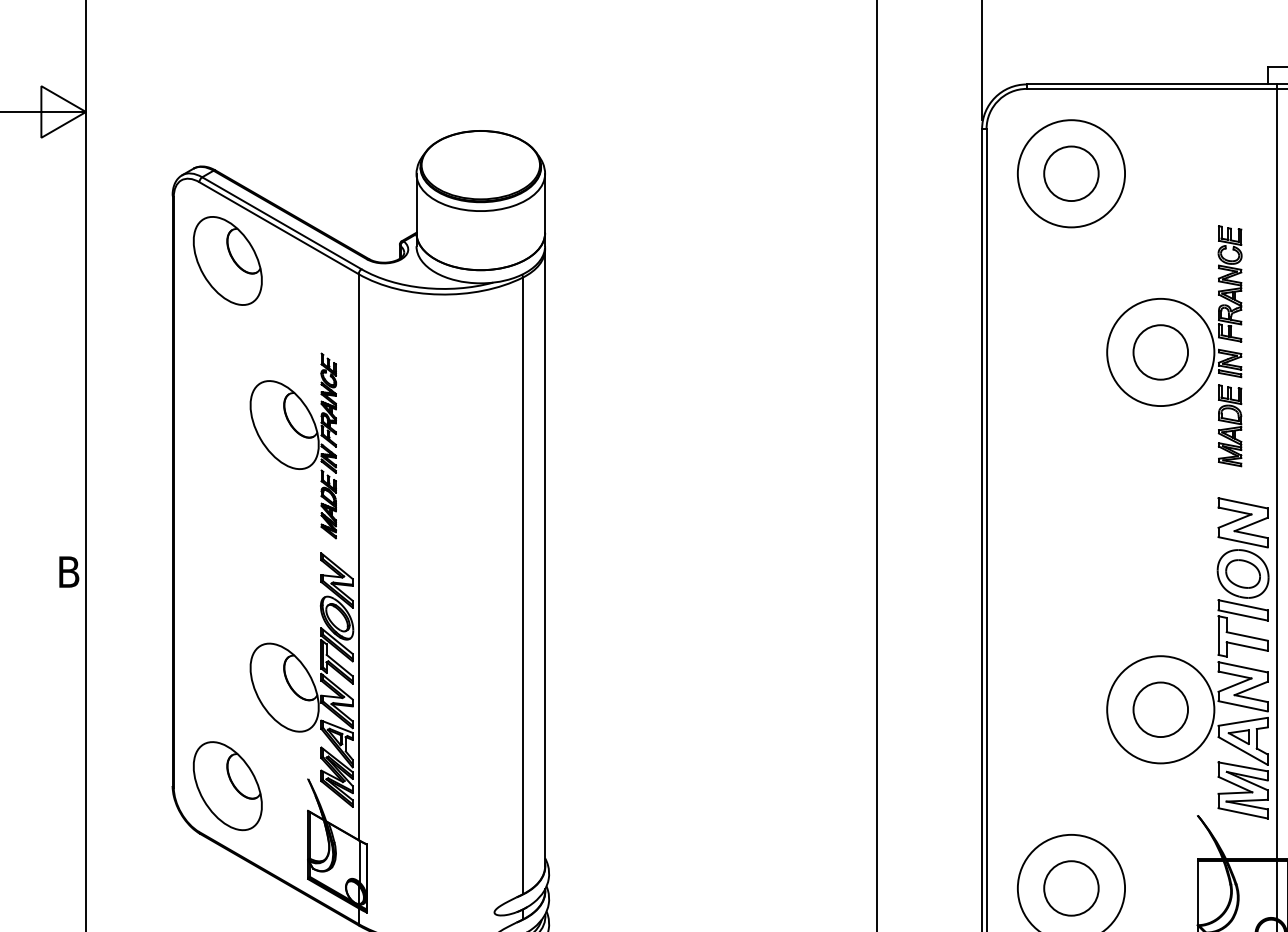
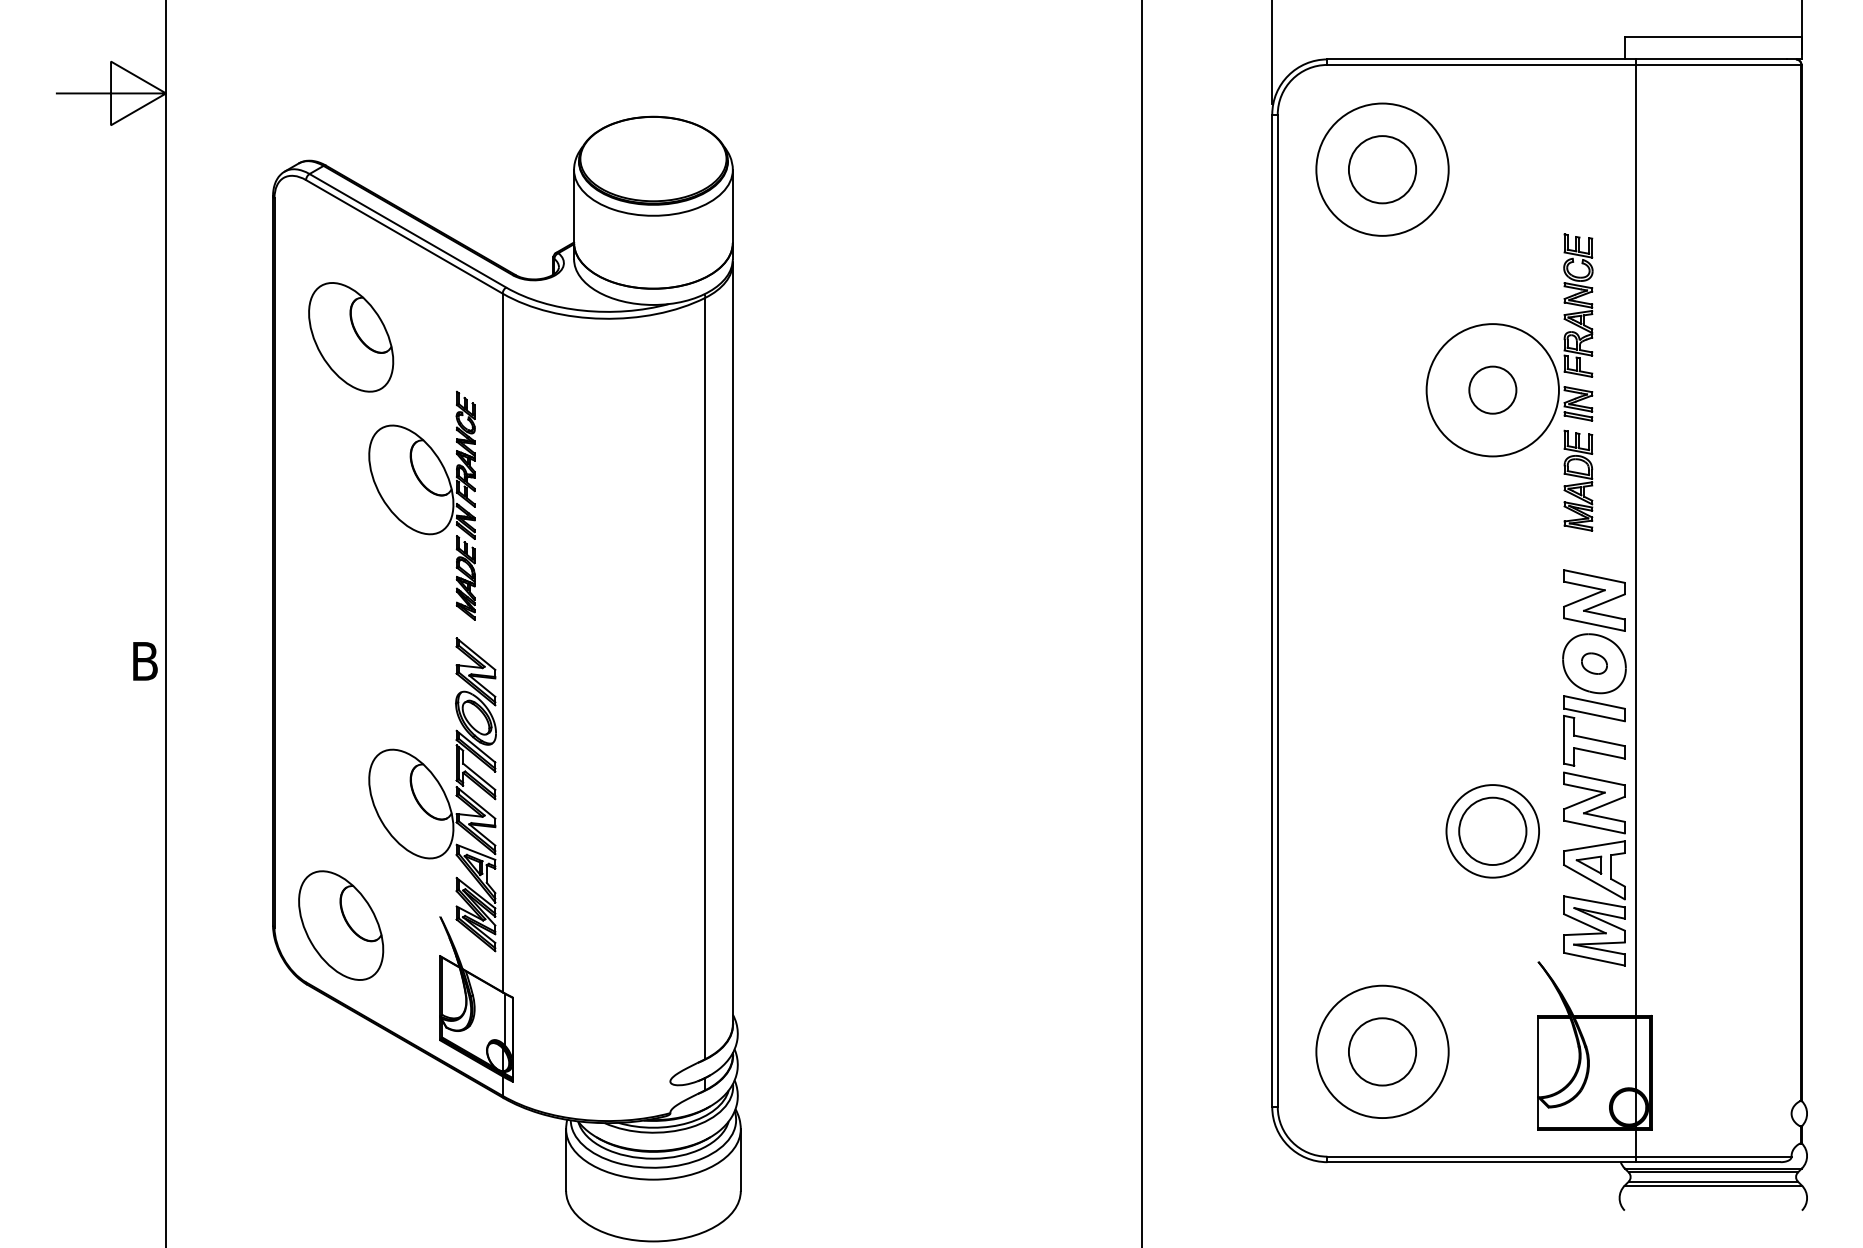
part: (228, 261) -> (351, 337), moved
circle: (1160, 351) -> (1492, 389), size x0.7
part: (1243, 573) -> (1594, 663), size x0.6
circle: (1160, 709) -> (1492, 831), size x0.7

